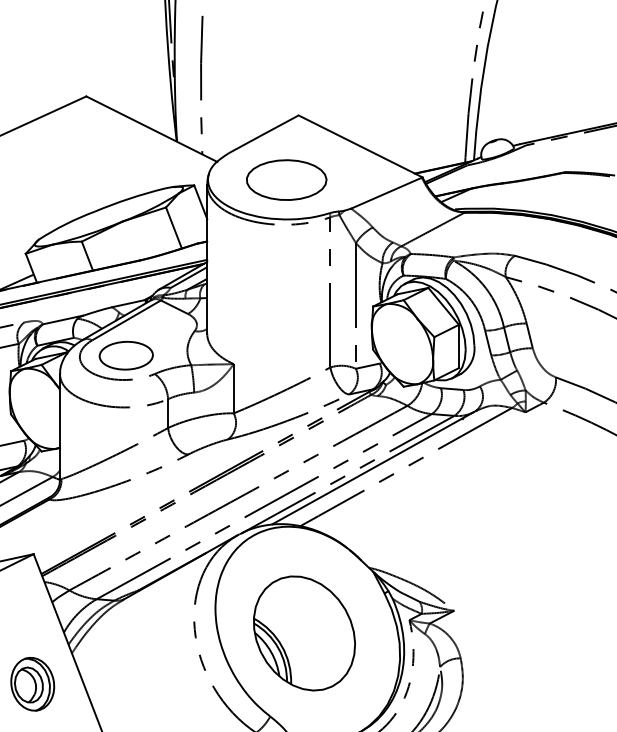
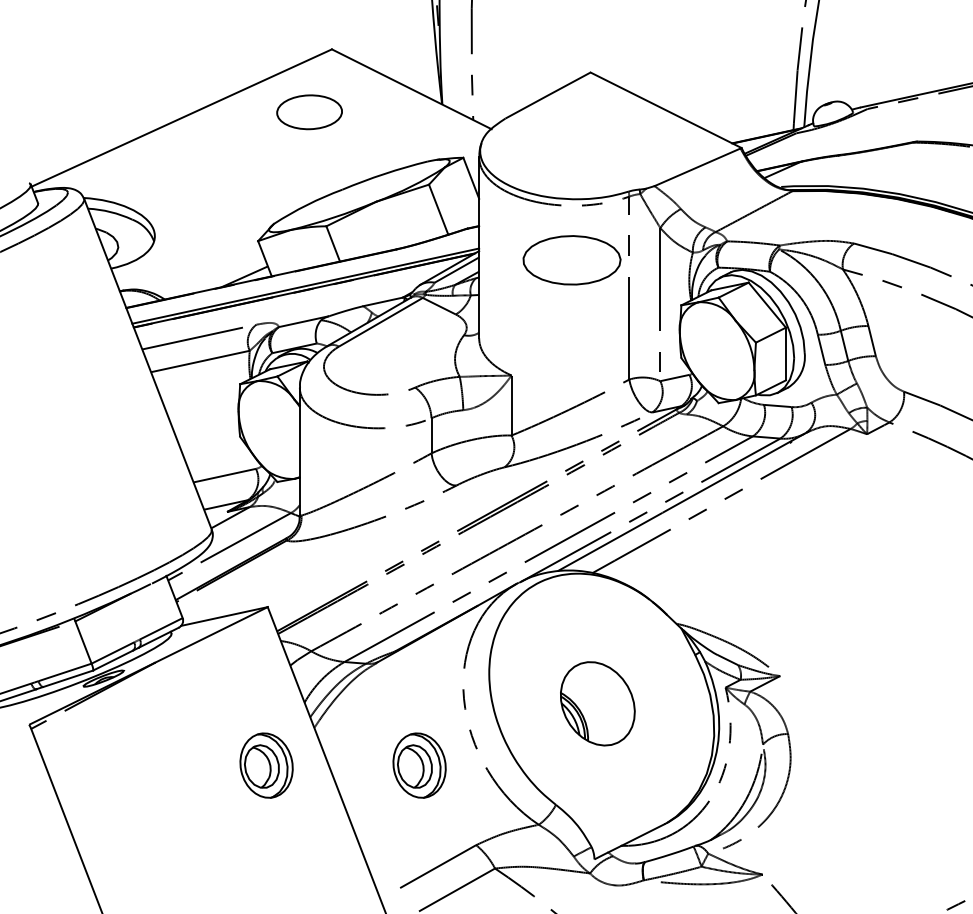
part: (286, 180) -> (571, 260), moved
part: (126, 355) -> (309, 112), moved
part: (304, 633) -> (597, 703), size x0.6
part: (158, 684) -> (419, 765), added

